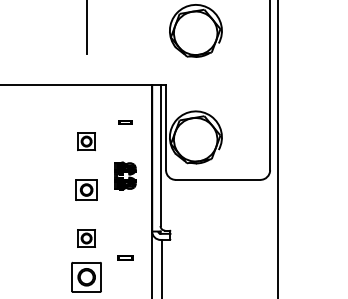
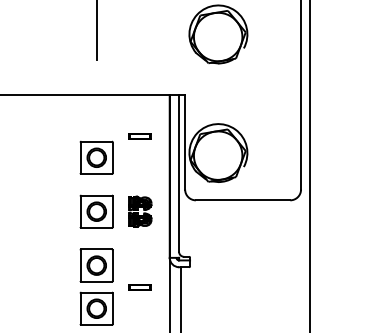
part: (125, 122) -> (139, 136), size x1.67
part: (86, 141) -> (96, 157), size x1.67
part: (125, 175) -> (139, 211), moved
part: (86, 189) -> (96, 211), size x1.43
part: (86, 238) -> (96, 265), size x1.67
part: (125, 257) -> (139, 286), size x1.43

